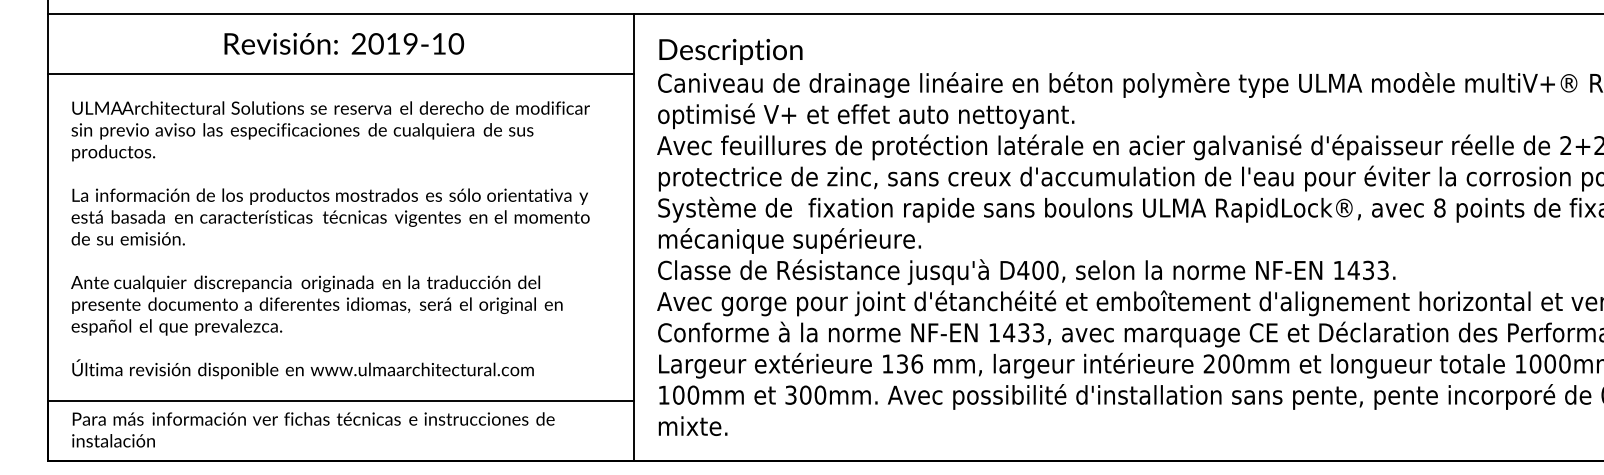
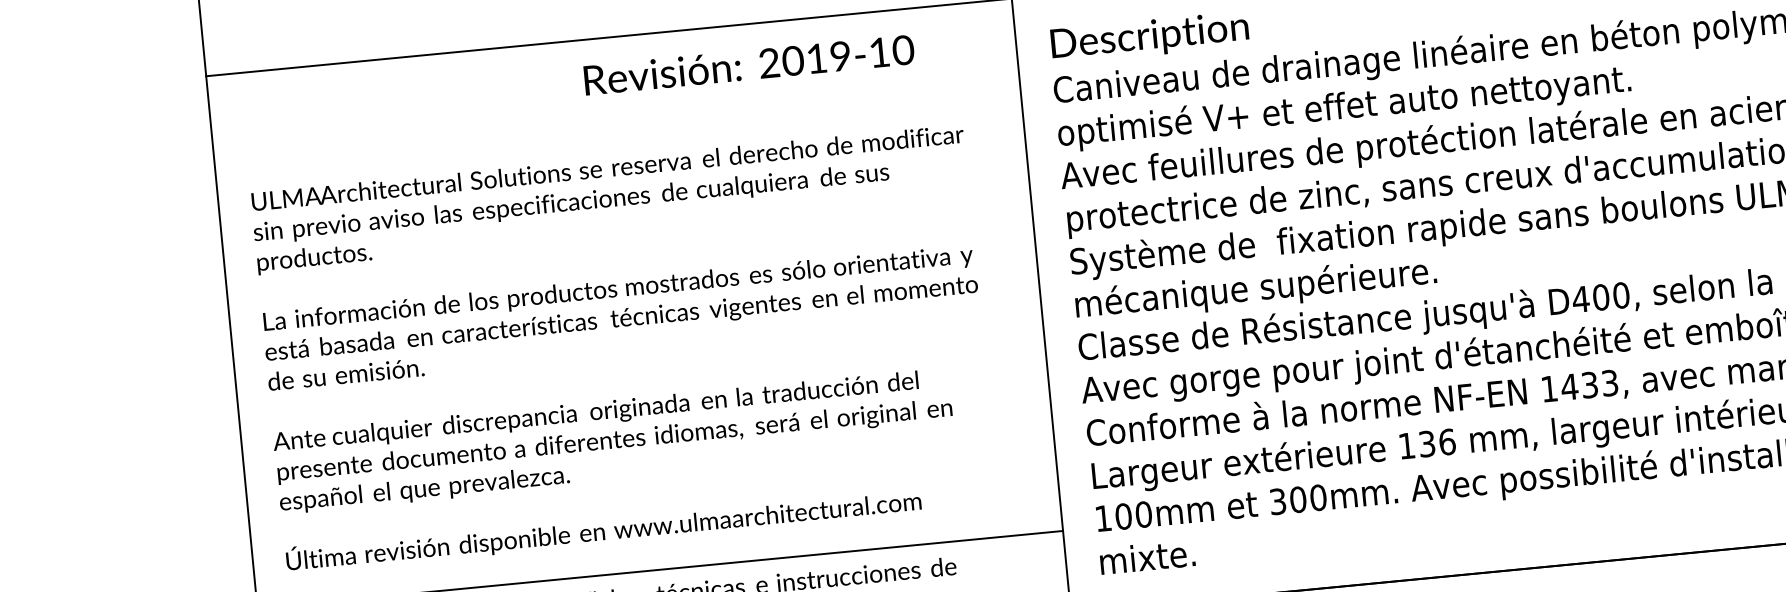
text: (344, 43) -> (749, 64), moved
line: (341, 73) -> (617, 118), removed

